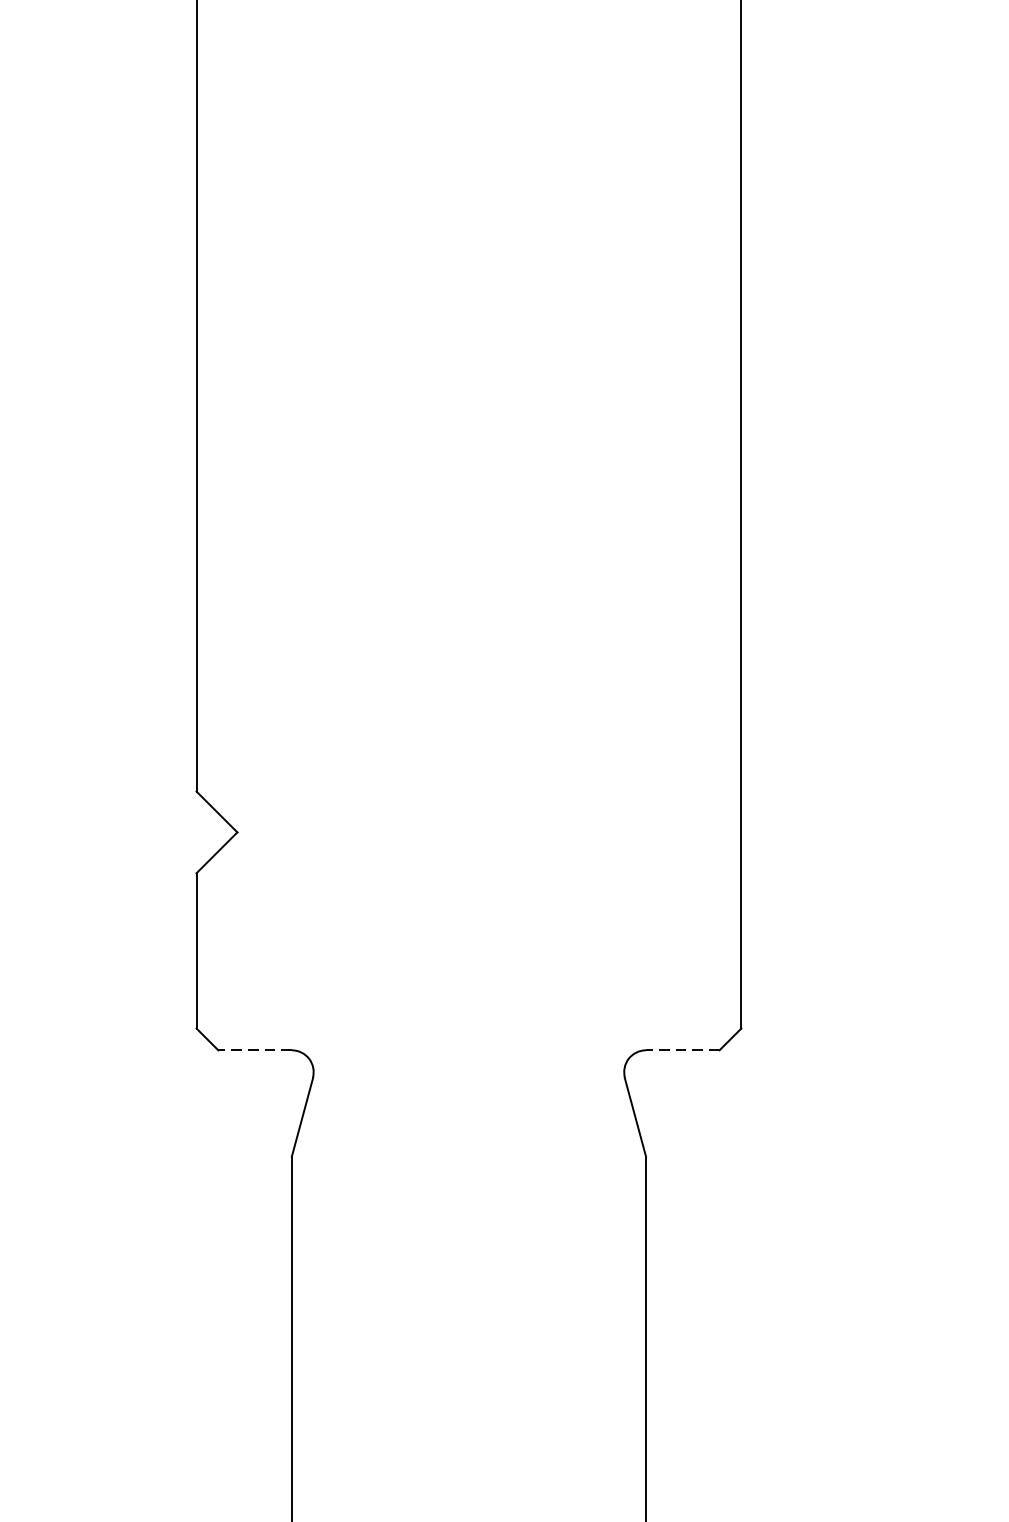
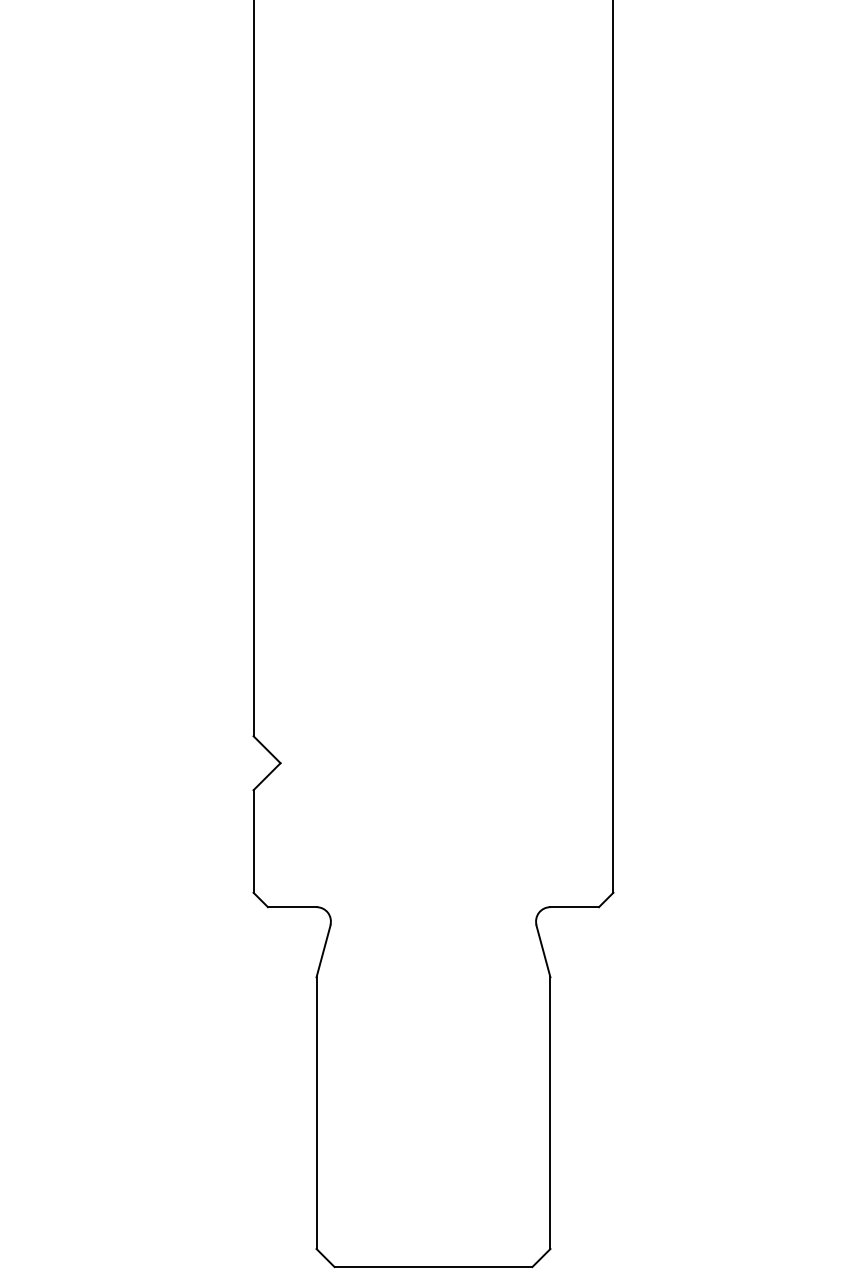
line: (253, 1050) -> (291, 907), dashed -> solid
line: (682, 1050) -> (574, 907), dashed -> solid

